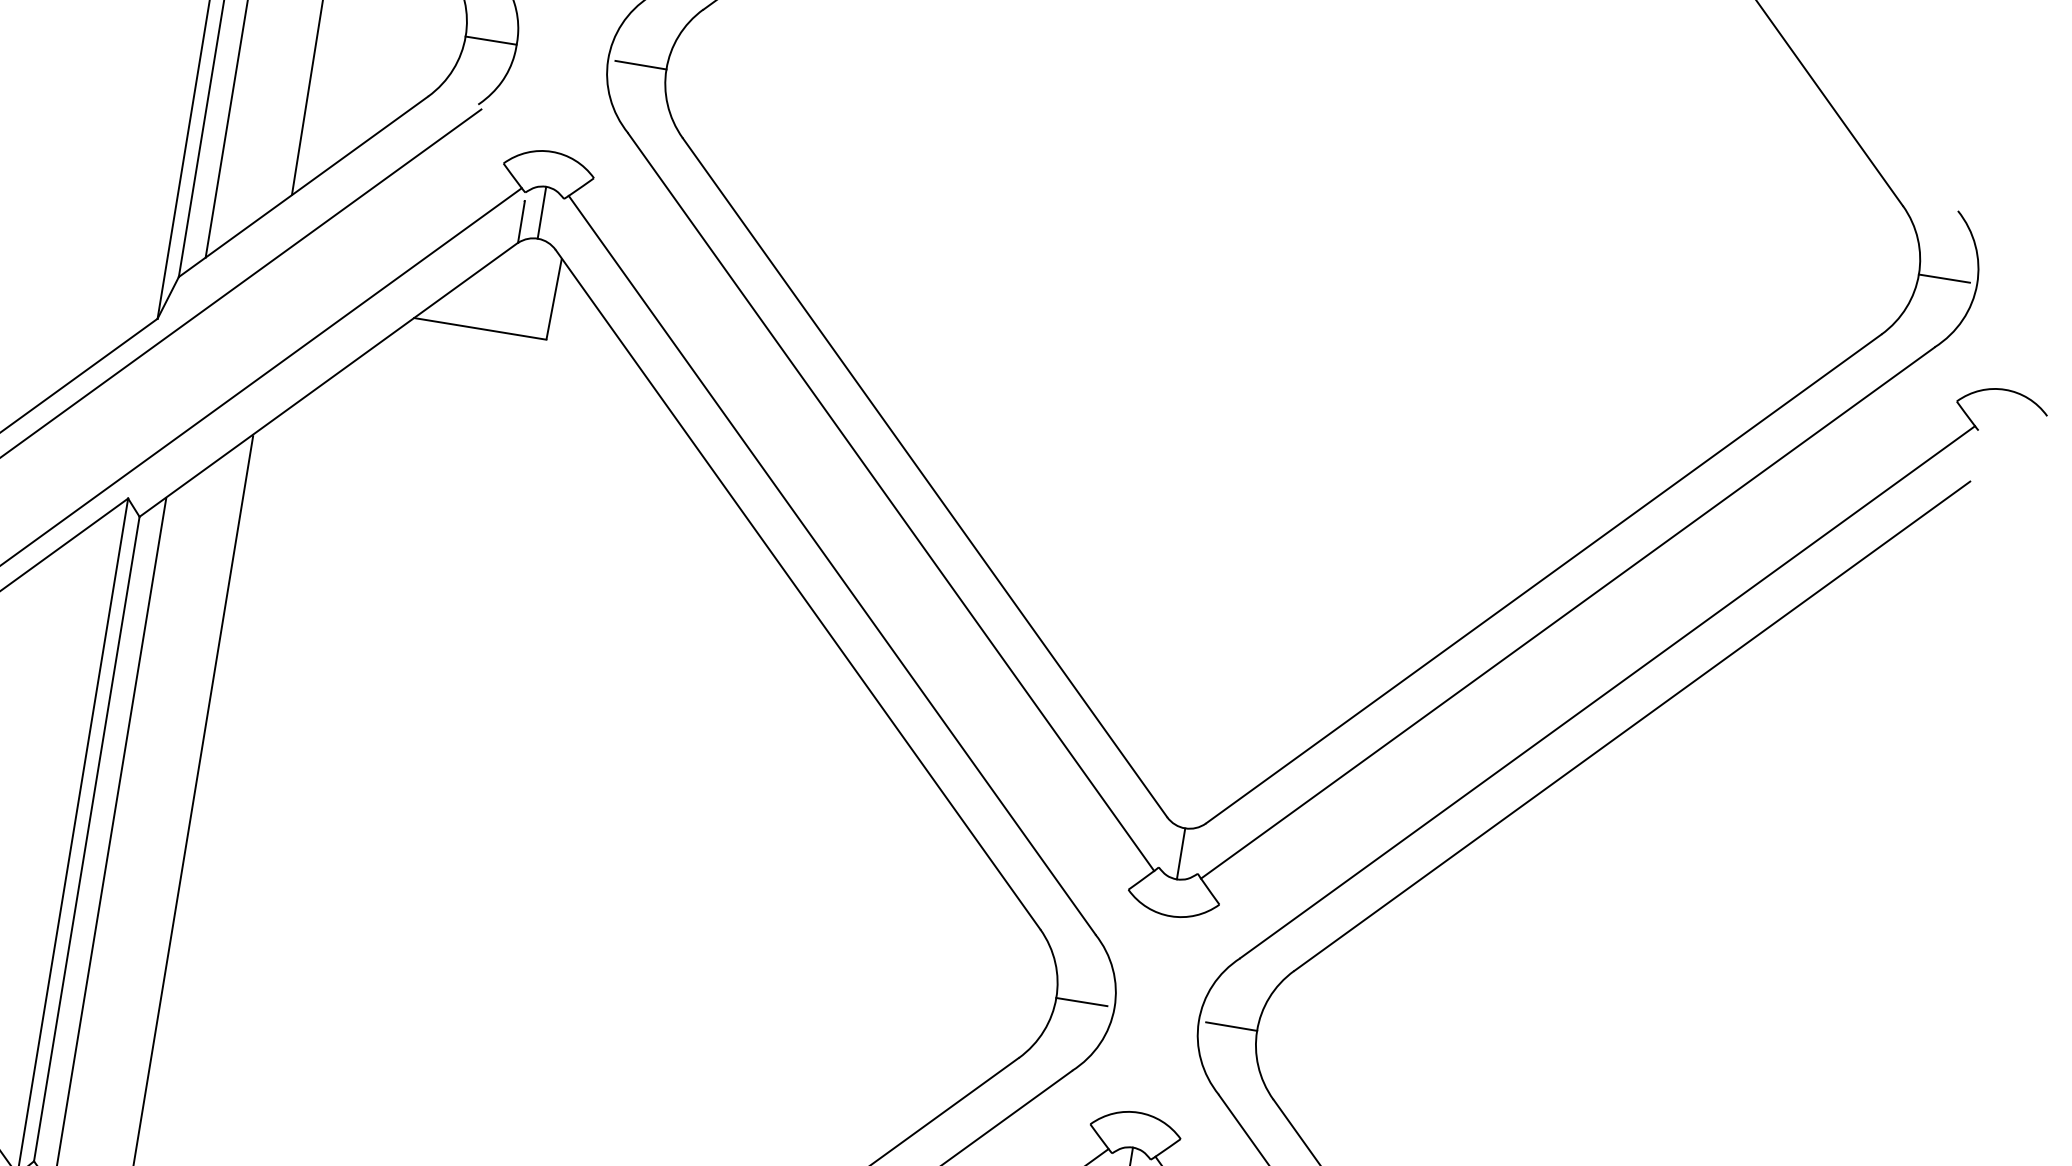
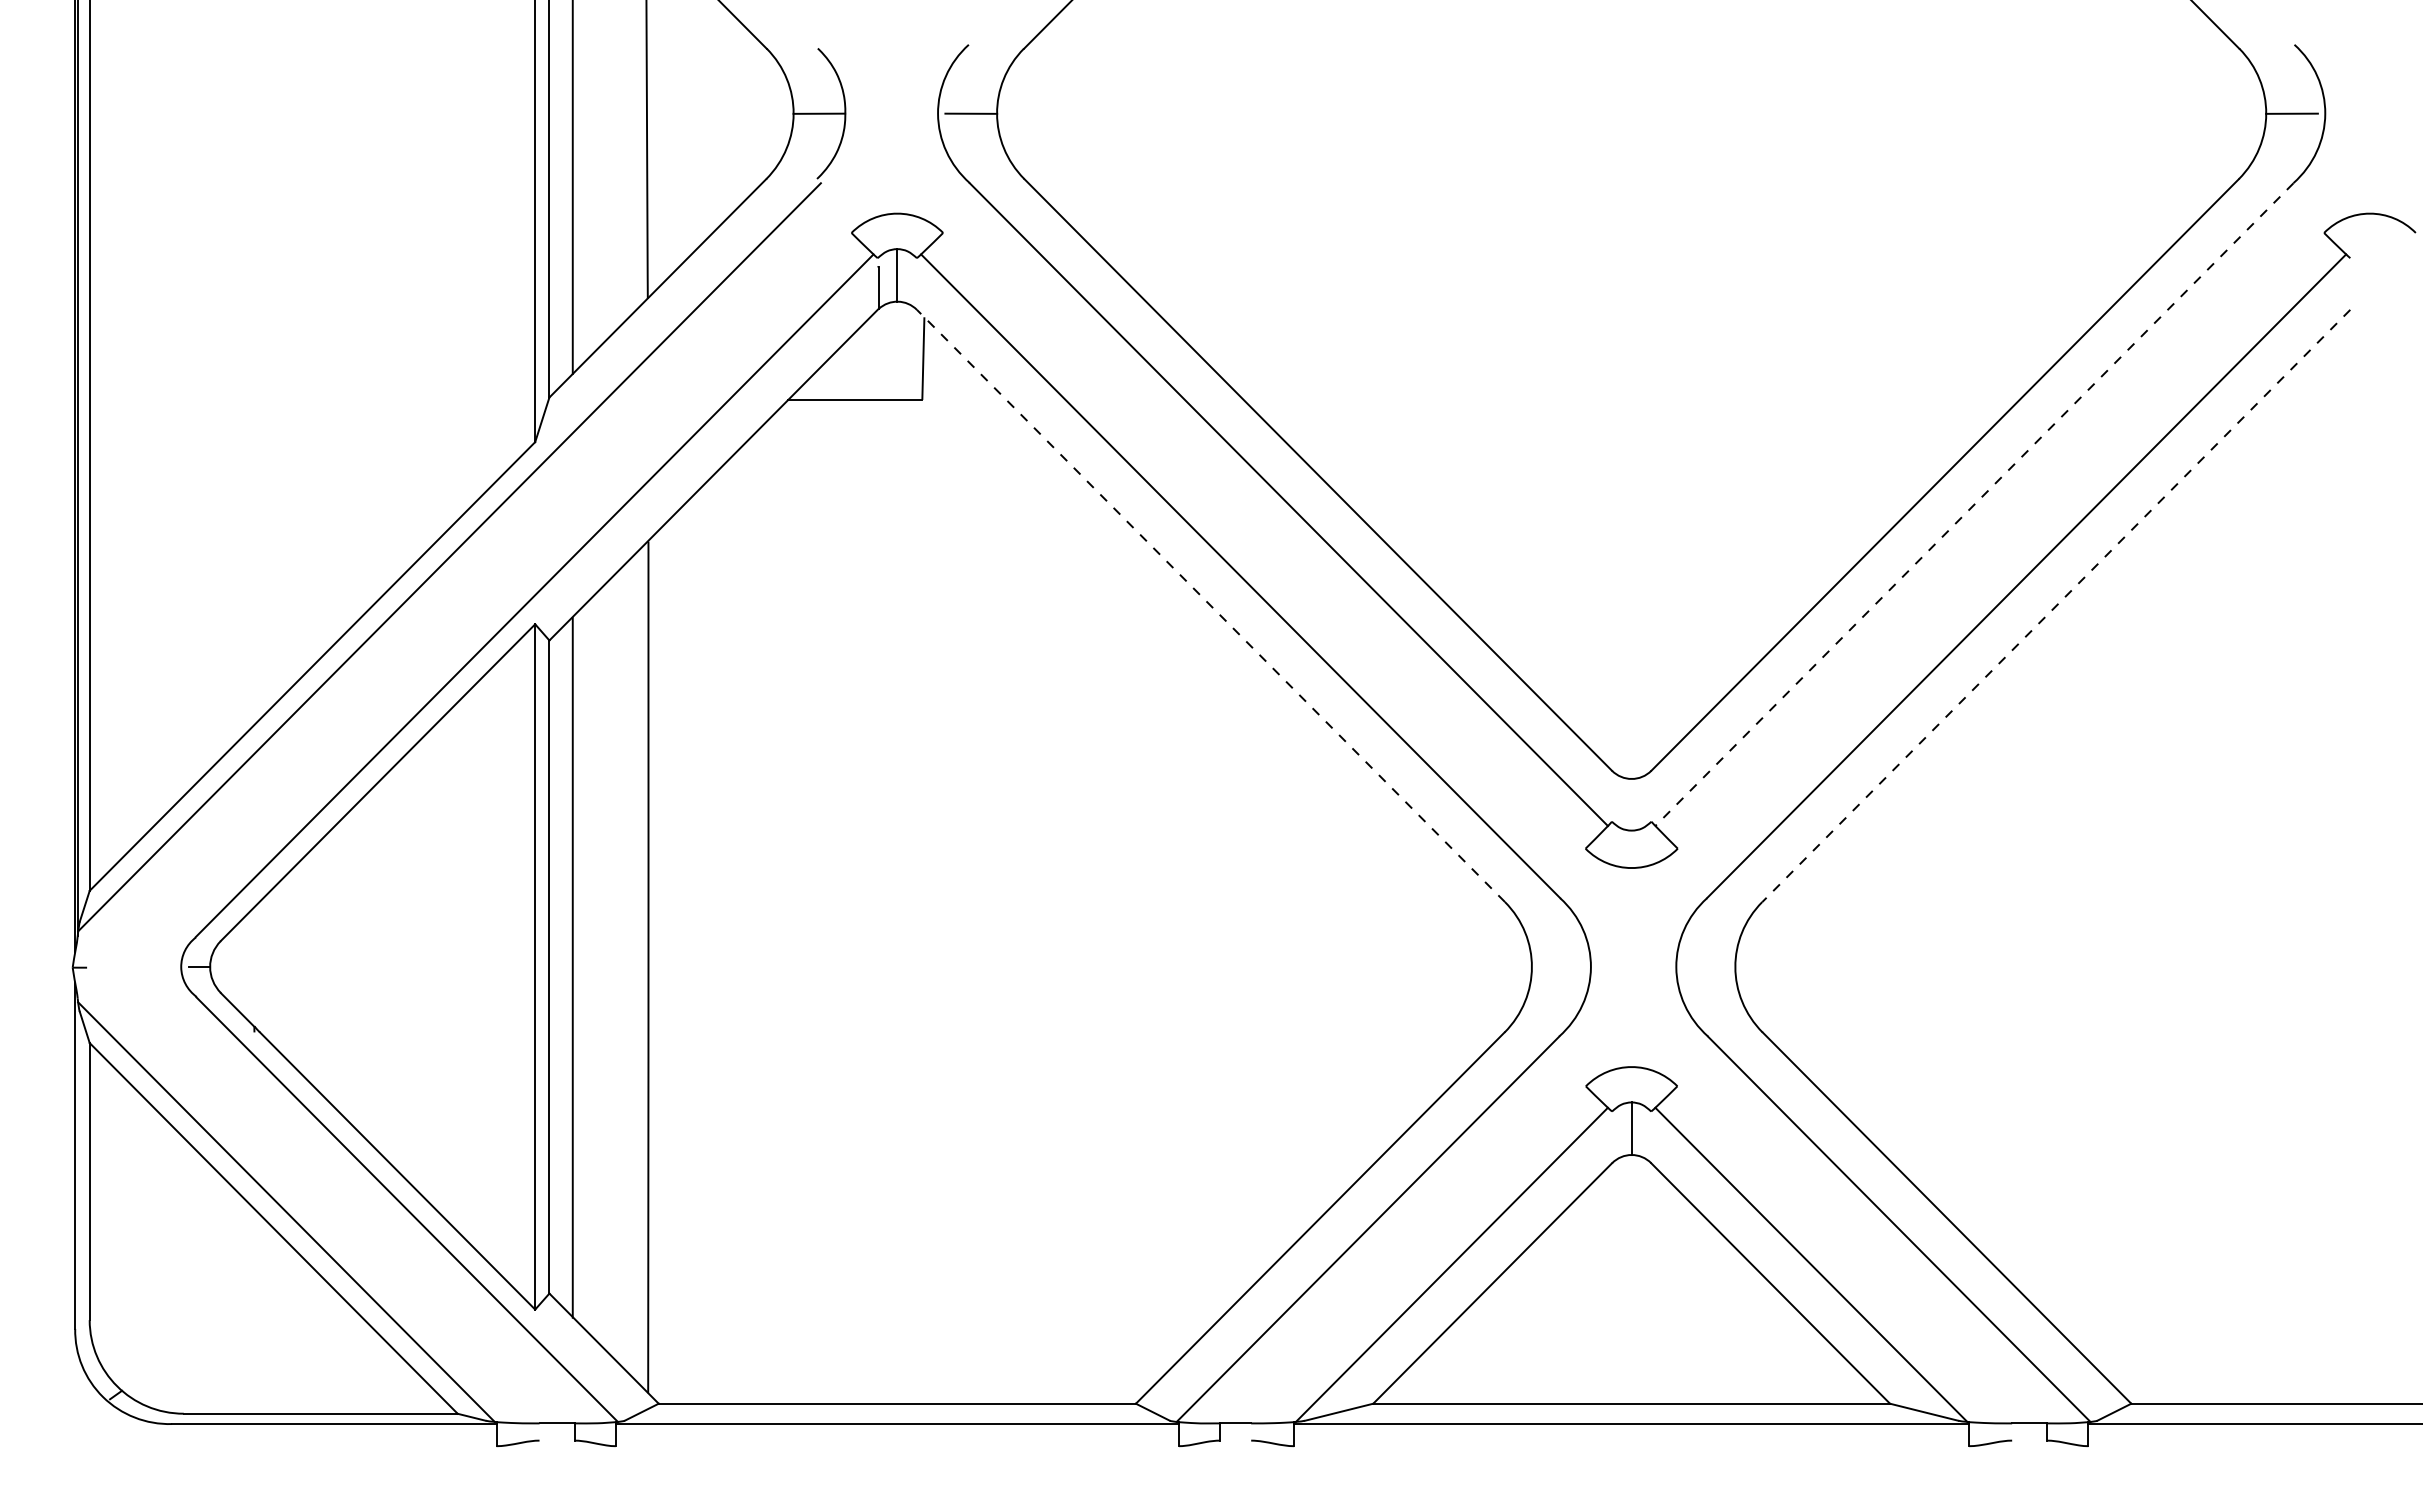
line: (797, 589) -> (1210, 605), solid -> dashed
line: (1567, 612) -> (1974, 504), solid -> dashed
line: (1631, 726) -> (2055, 606), solid -> dashed
line: (1180, 853) -> (1631, 804), removed
line: (1081, 1001) -> (1557, 966), removed
line: (1231, 1026) -> (1709, 966), removed

